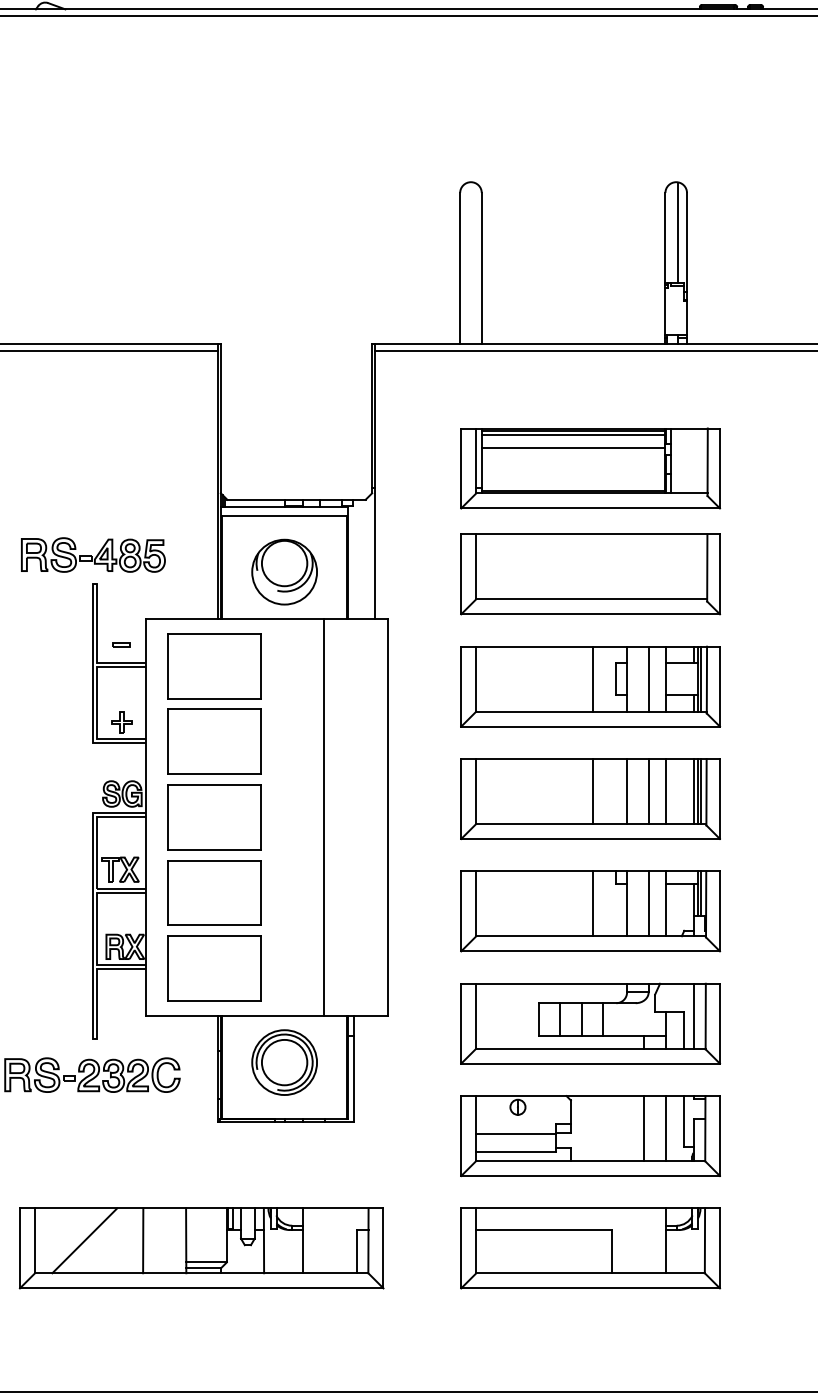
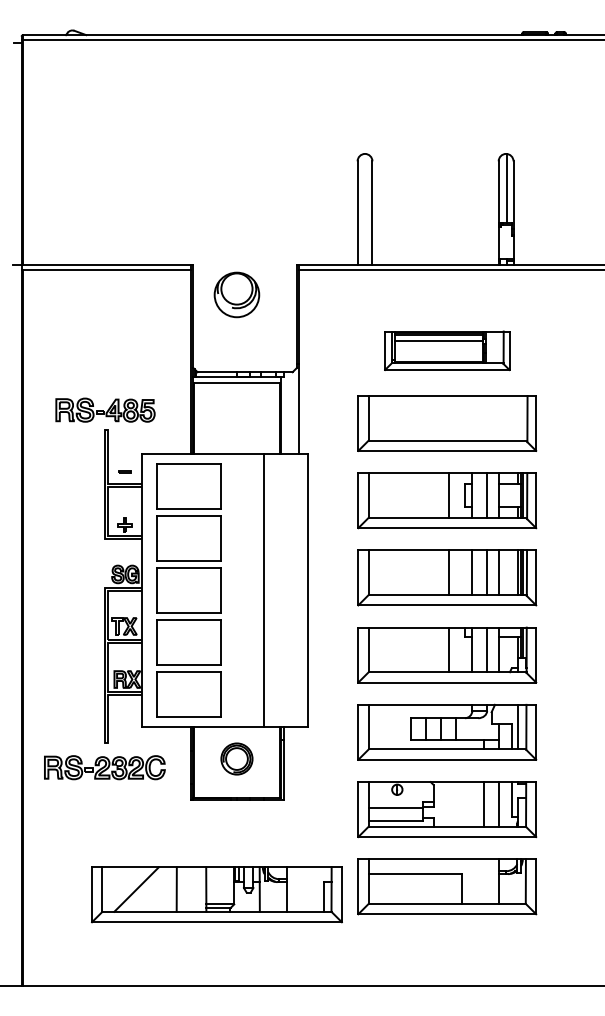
part: (590, 468) -> (447, 350), size x0.7
part: (283, 571) -> (236, 294), moved
part: (283, 1061) -> (236, 758), size x0.7
part: (201, 1248) -> (216, 894), moved

